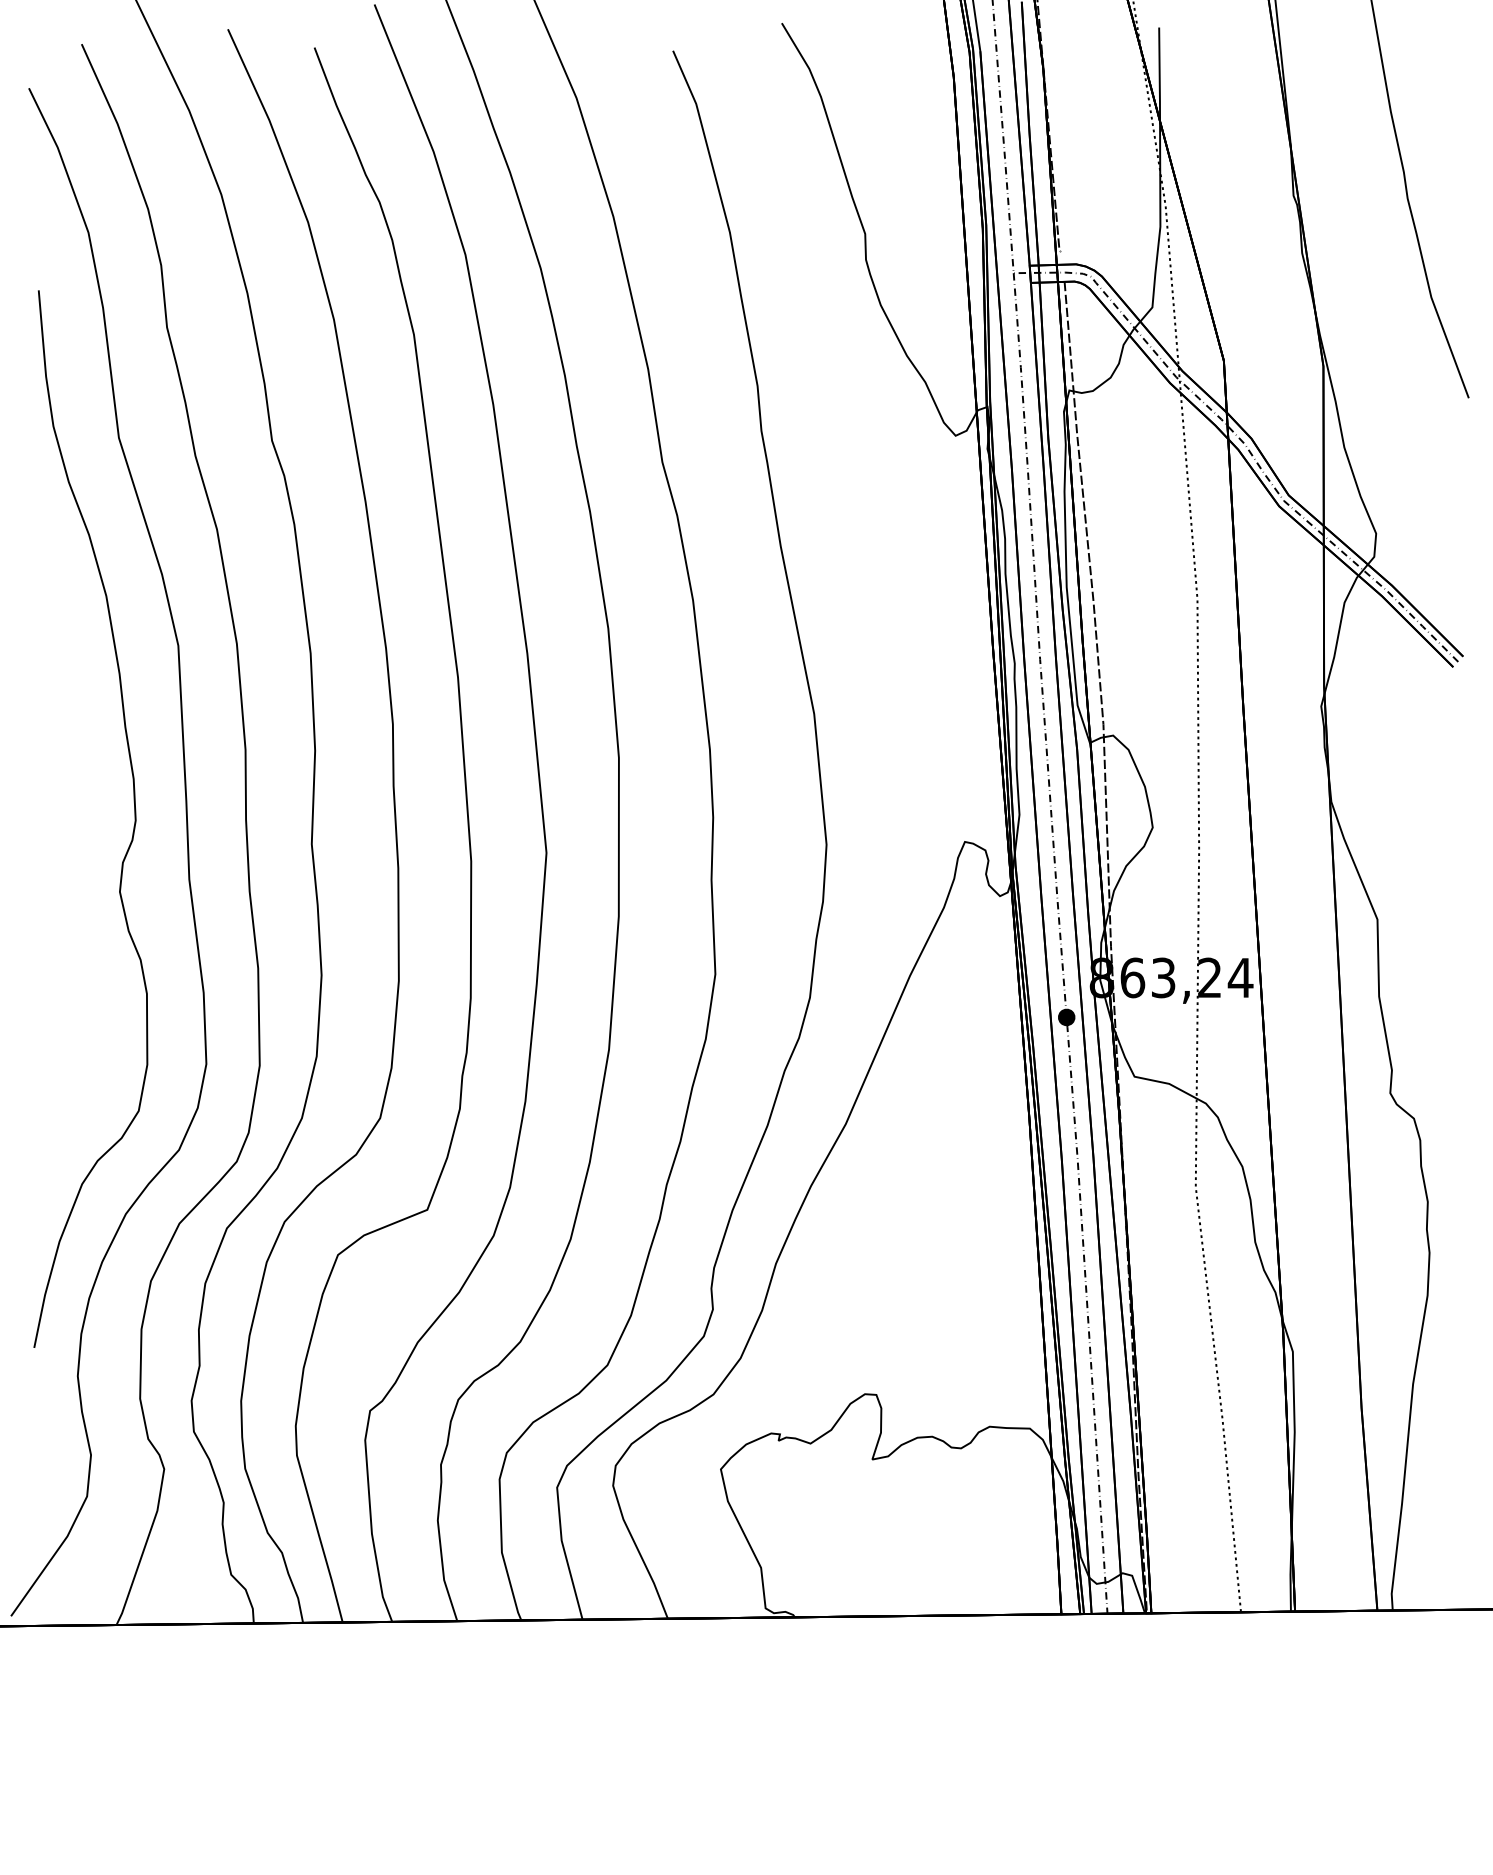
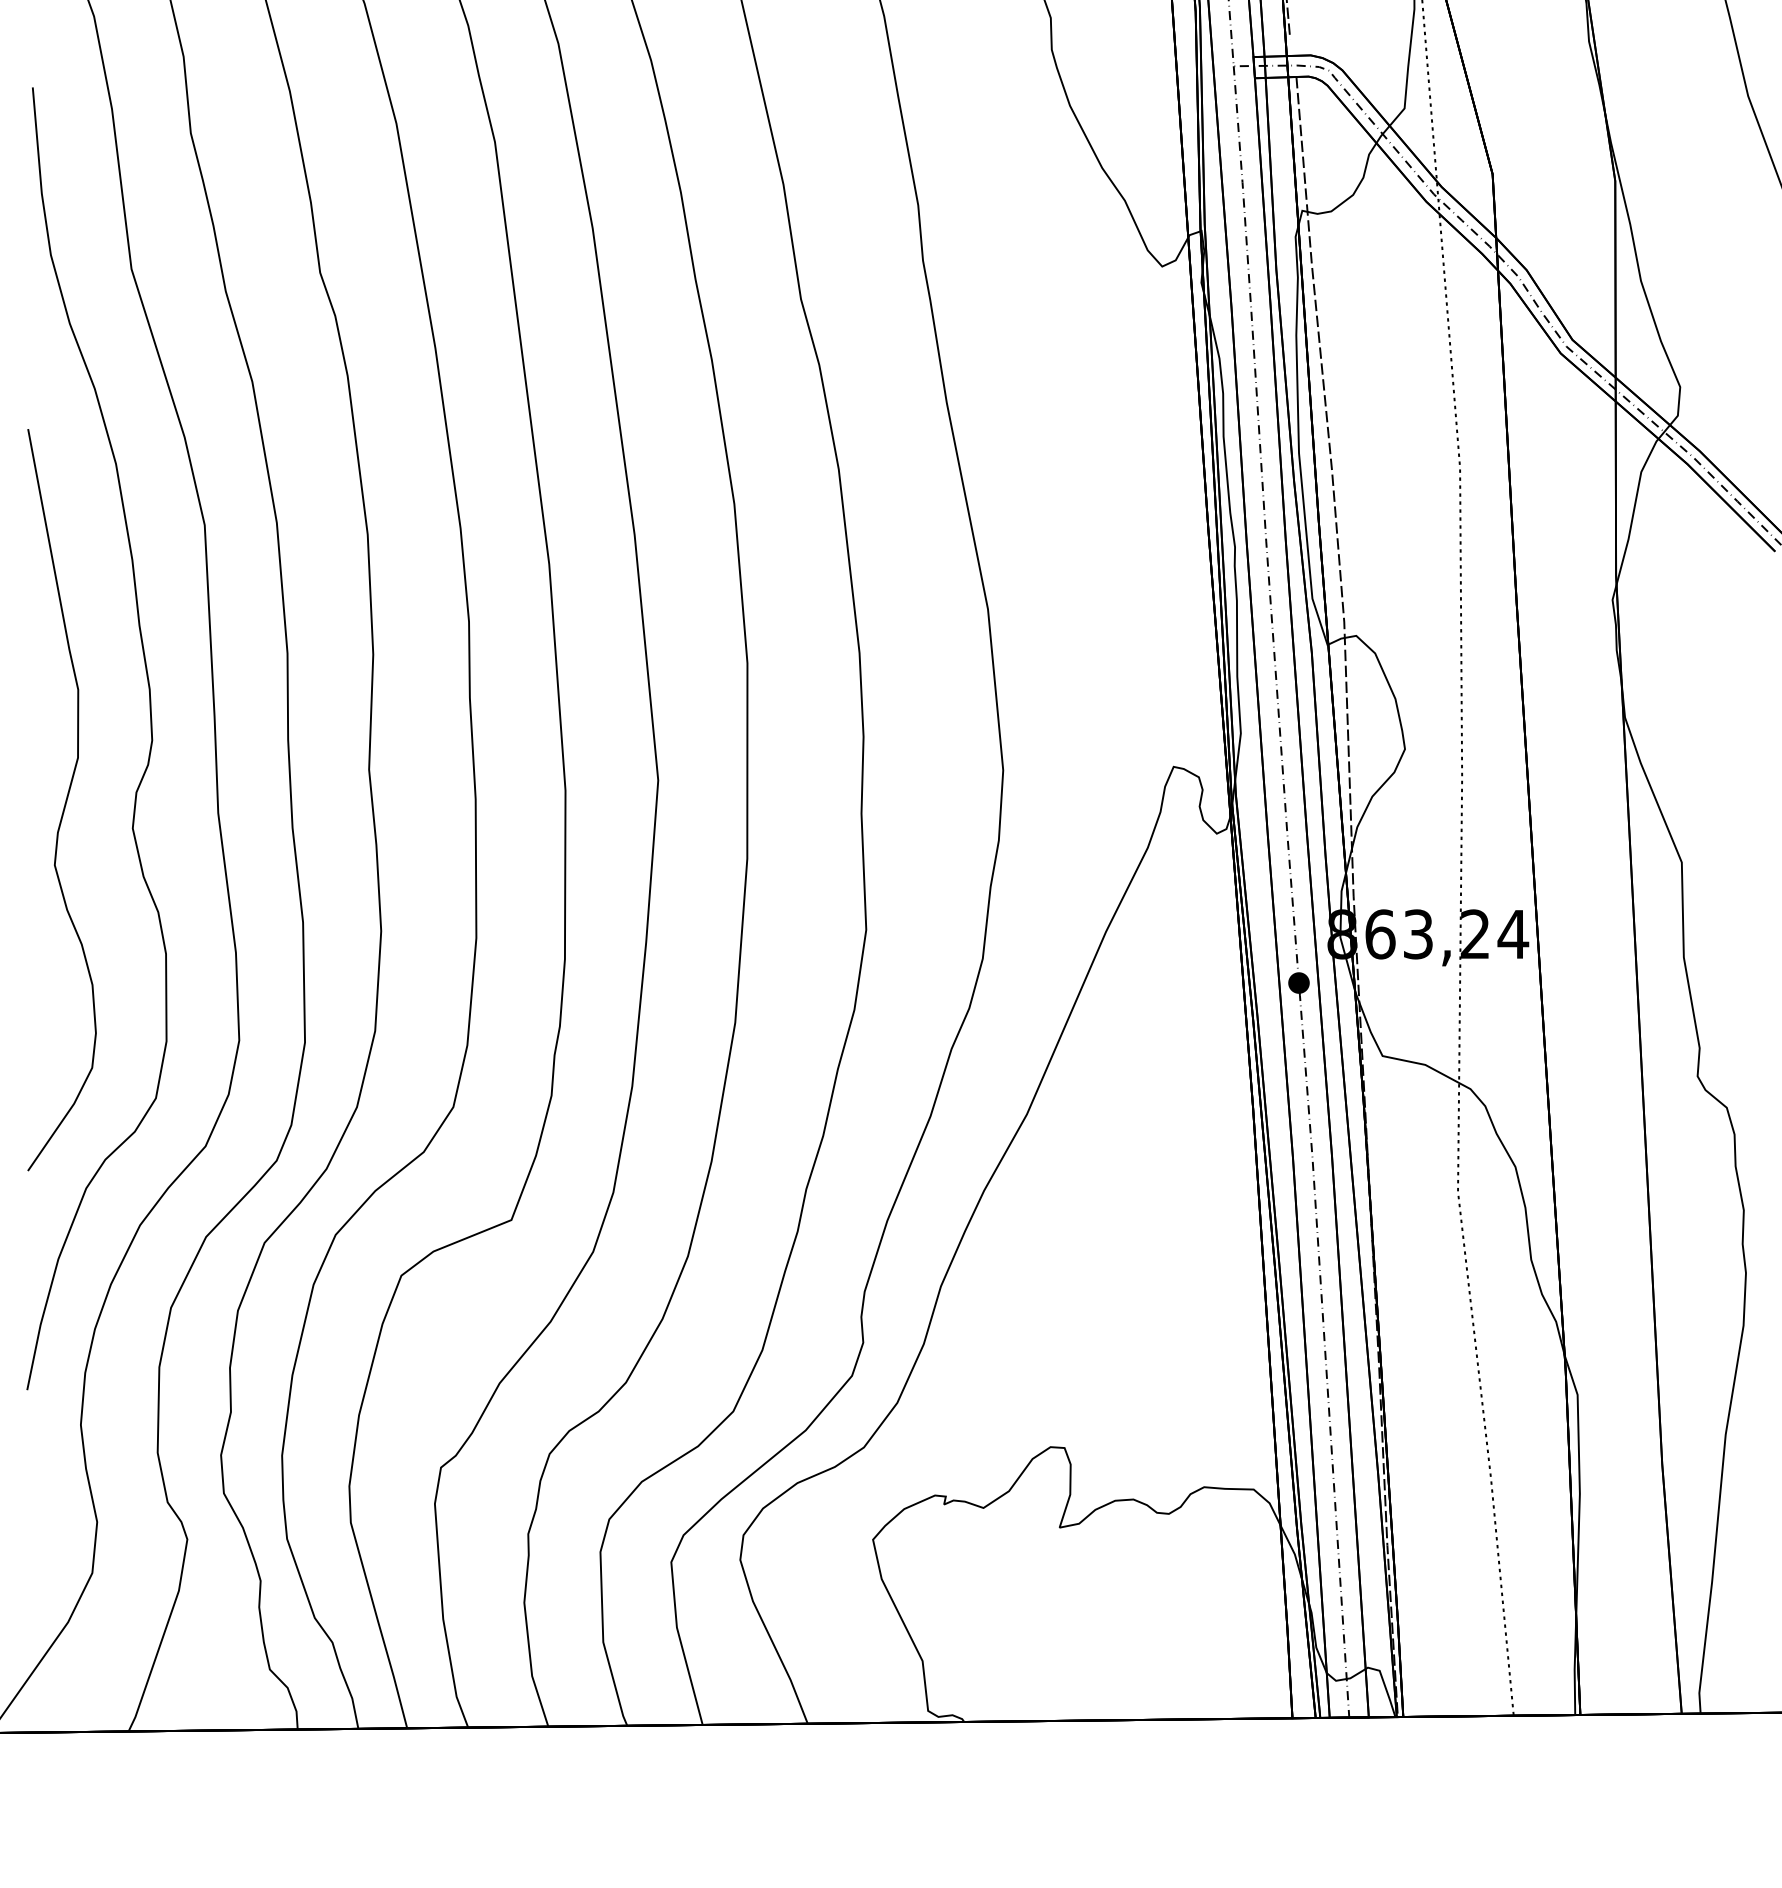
curve: (64, 870) -> (64, 802), added

